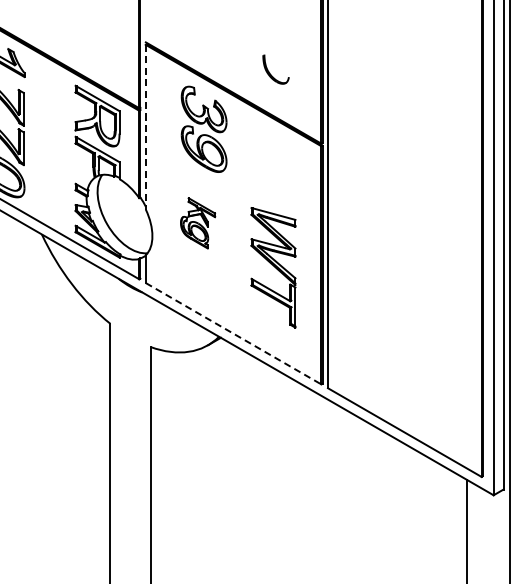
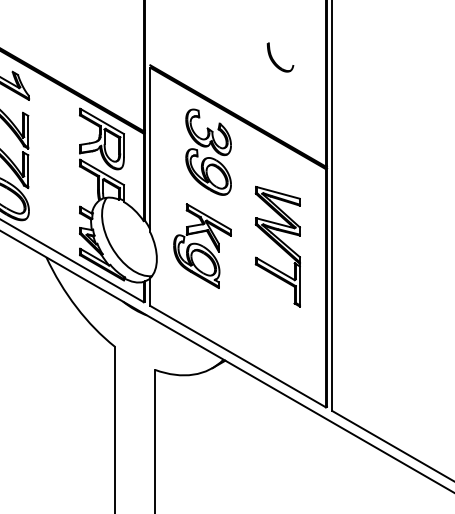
part: (269, 71) -> (273, 59), moved
line: (145, 127) -> (149, 150), dashed -> solid
part: (197, 223) -> (201, 246), size x1.67
part: (273, 267) -> (277, 246), moved
line: (234, 334) -> (238, 357), dashed -> solid

